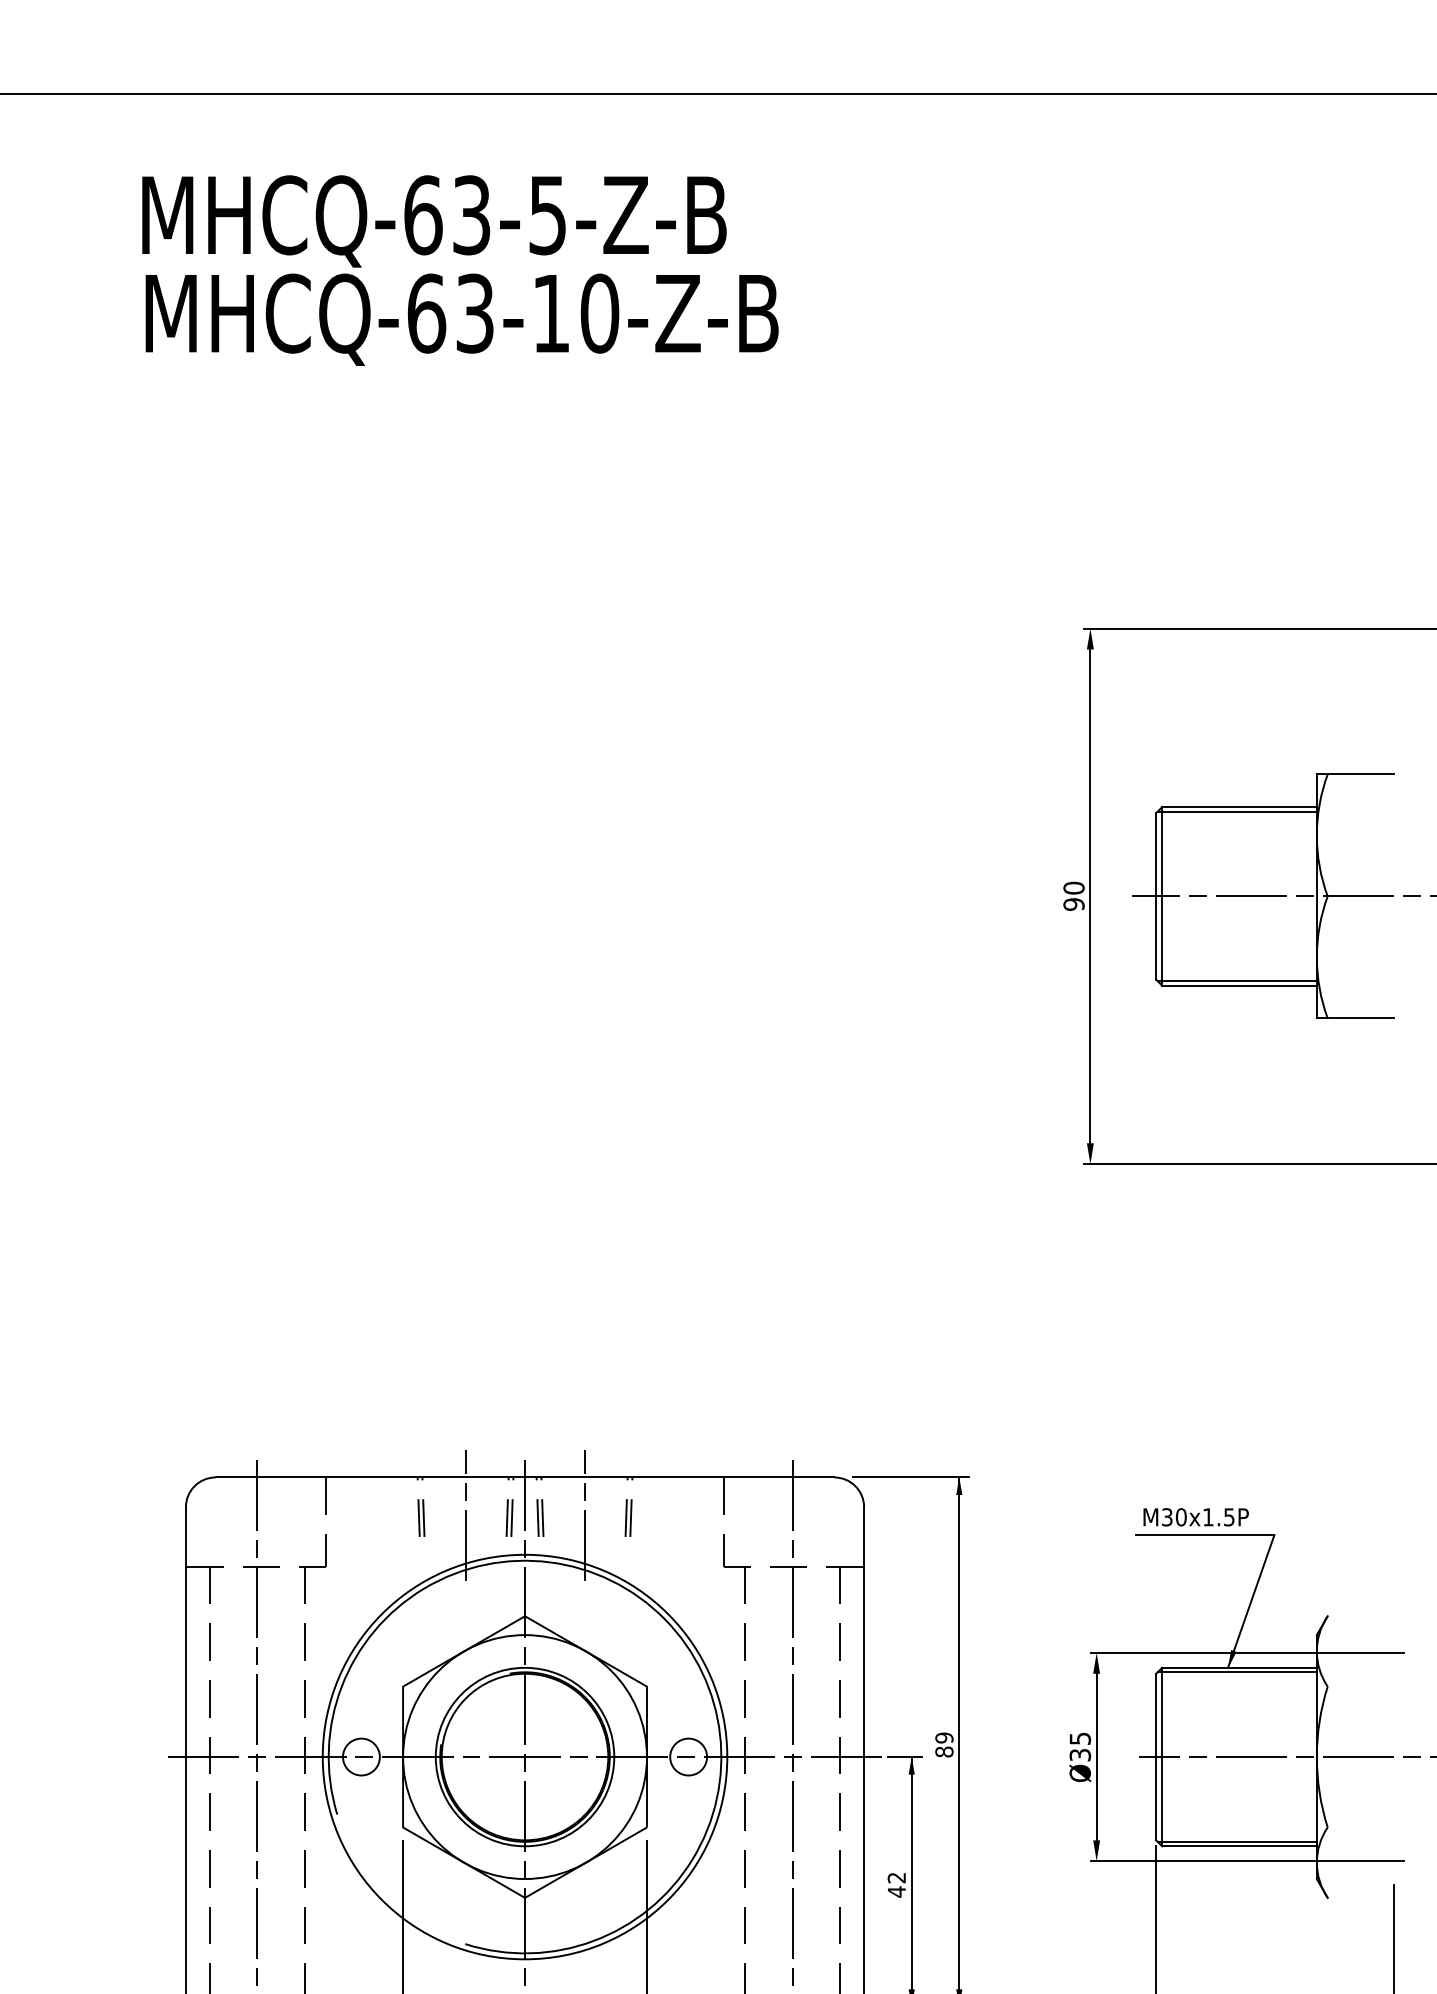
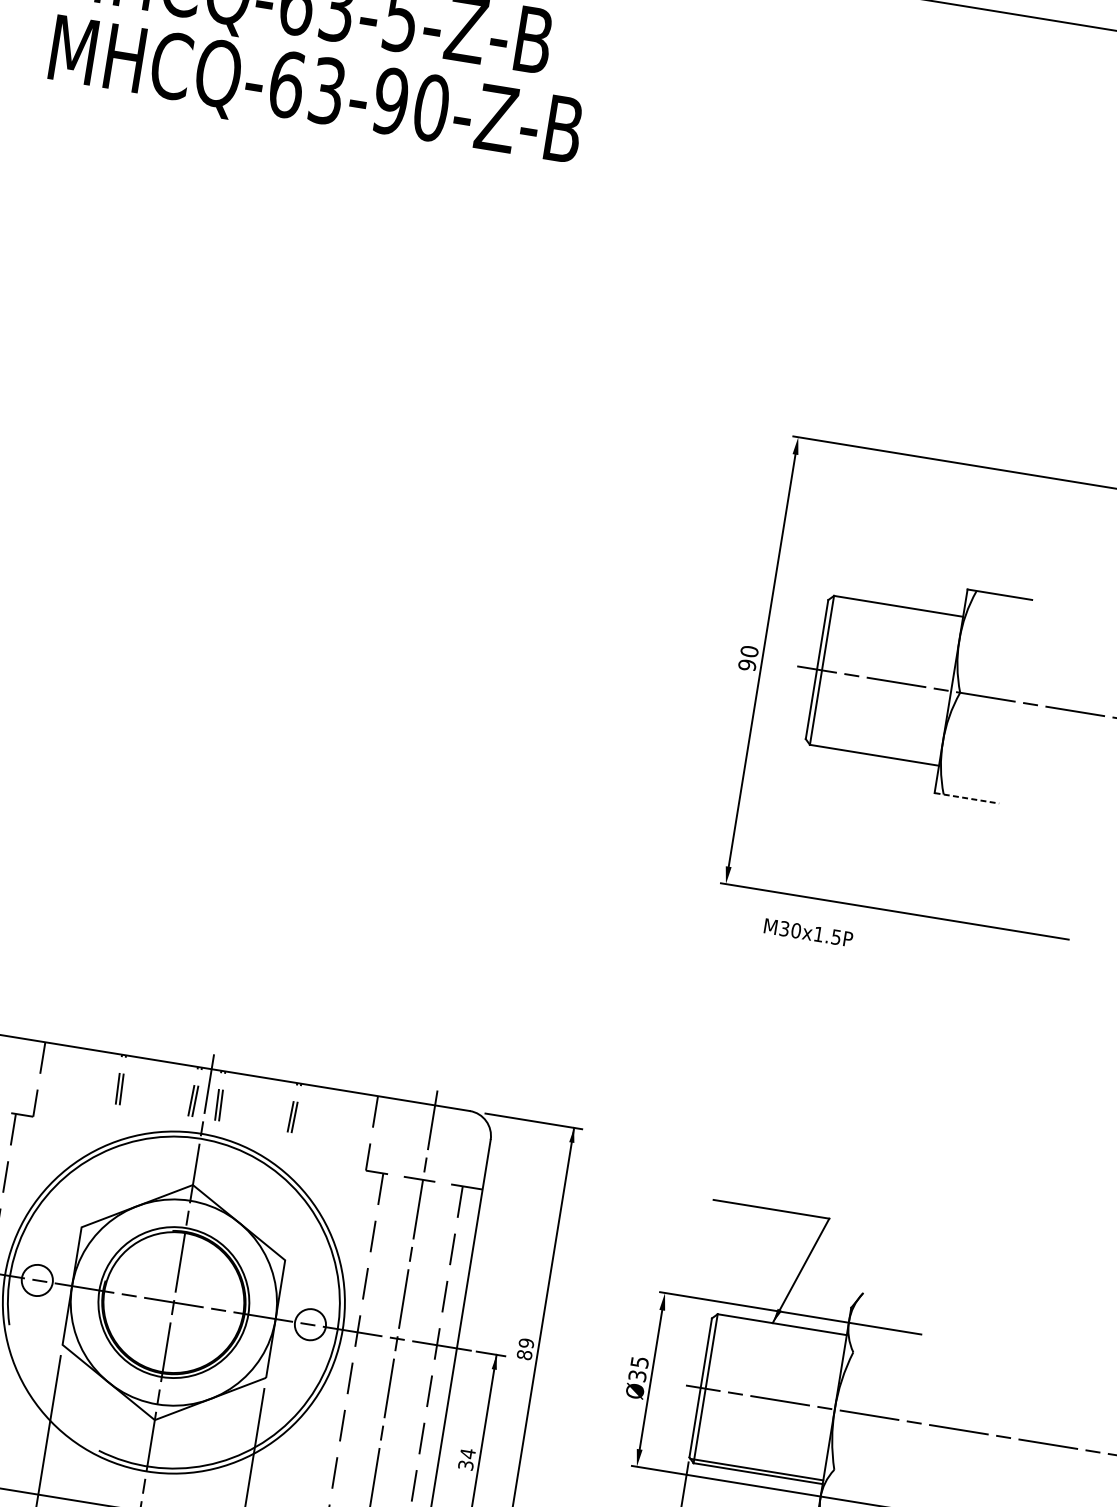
text: (551, 313) -> (391, 101), MHCQ-63-10-Z-B -> MHCQ-63-90-Z-B
line: (1236, 811) -> (895, 609), removed
line: (1236, 981) -> (872, 751), removed
line: (1355, 1018) -> (966, 798), solid -> dashed
line: (465, 1515) -> (156, 1092), removed
line: (584, 1515) -> (256, 1109), removed
text: (1195, 1517) -> (808, 932), moved
line: (1236, 1672) -> (779, 1328), removed
text: (896, 1884) -> (466, 1459), 42 -> 34

